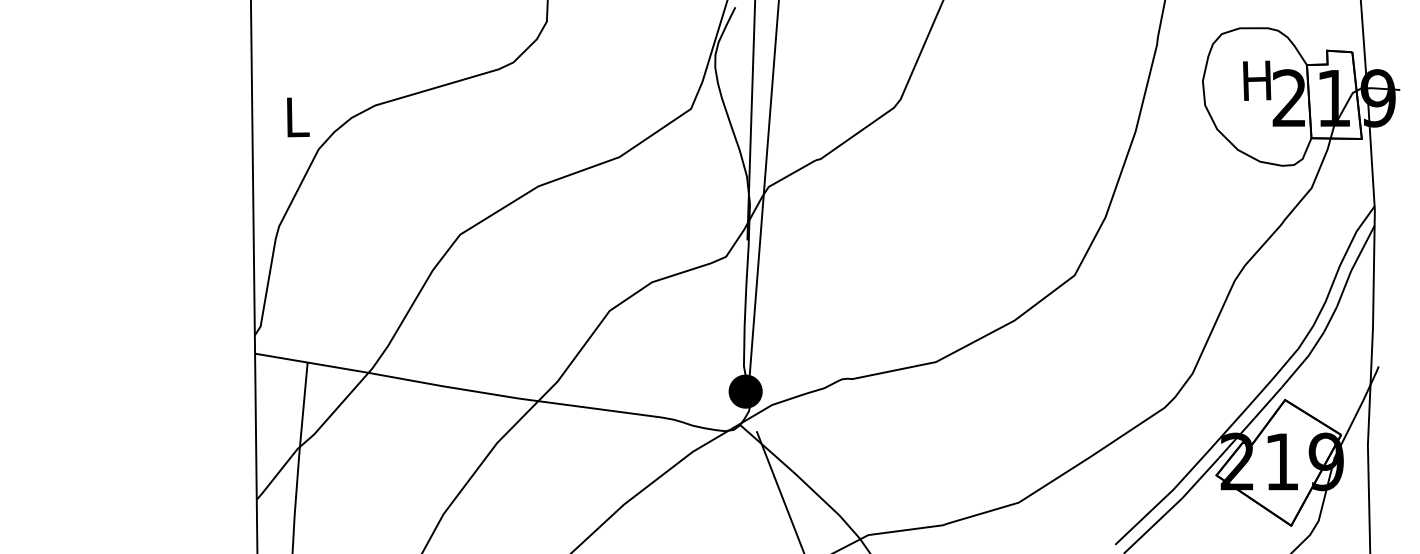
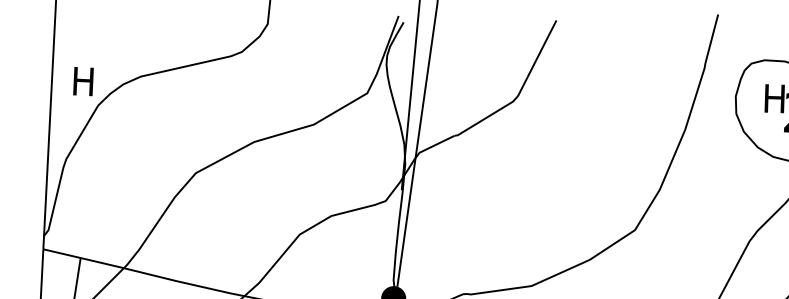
text: (295, 117) -> (83, 81), L -> H

